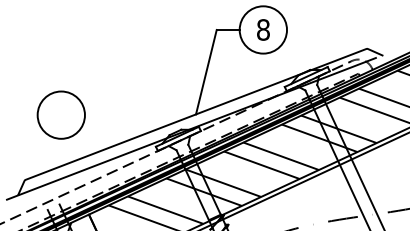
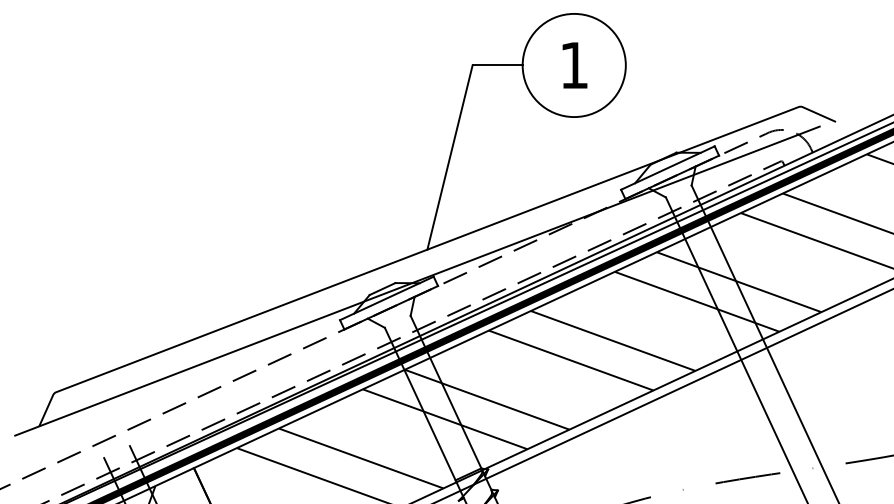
text: (263, 29) -> (574, 64), 8 -> 1
circle: (60, 114) -> (131, 249), removed

